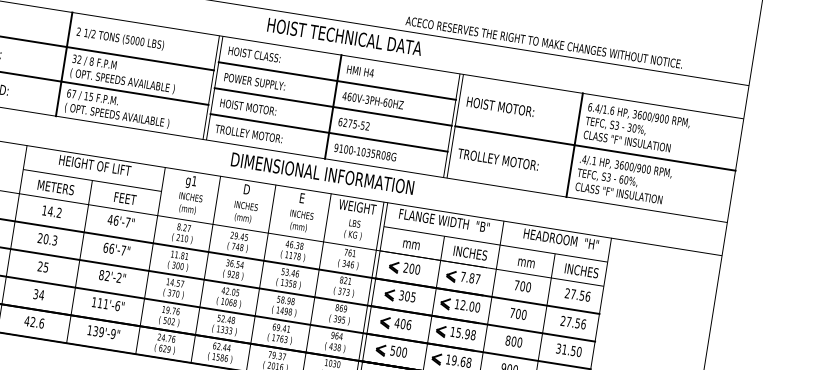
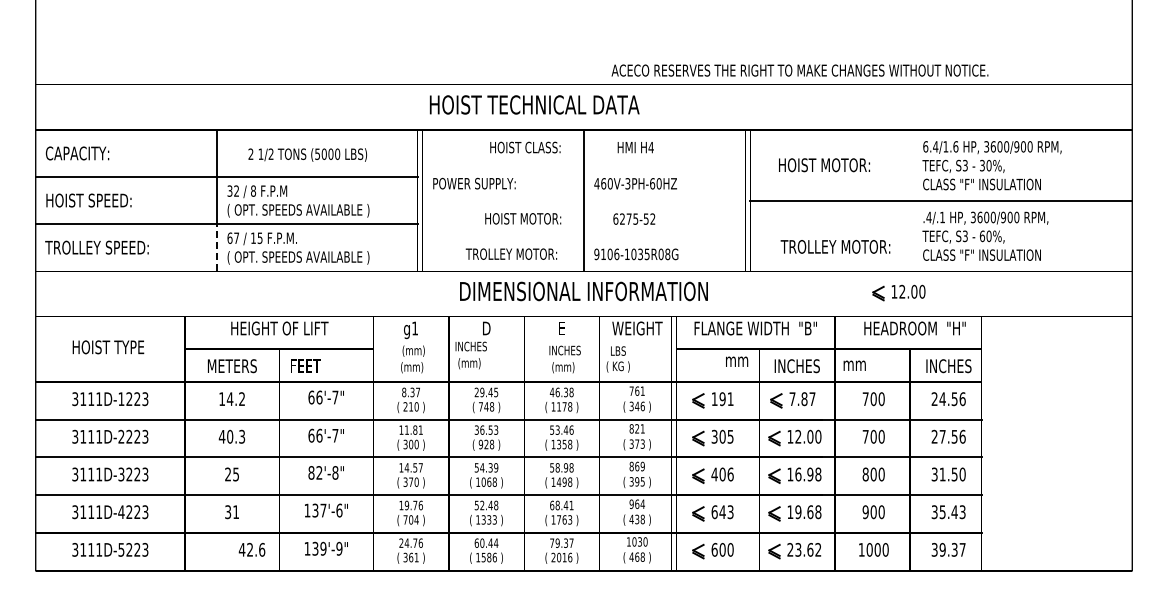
text: (344, 36) -> (534, 104), moved
text: (120, 38) -> (307, 154), moved
text: (543, 42) -> (799, 70), moved
text: (254, 54) -> (525, 147), moved
text: (360, 71) -> (635, 147), moved
line: (336, 81) -> (583, 165), removed
line: (58, 98) -> (217, 247), solid -> dashed
line: (332, 106) -> (583, 200), removed
text: (248, 107) -> (523, 218), moved
text: (500, 107) -> (824, 165), moved
text: (354, 123) -> (634, 218), moved
line: (328, 132) -> (583, 235), removed
text: (248, 133) -> (511, 253), moved
line: (575, 145) -> (913, 200), removed
text: (350, 149) -> (616, 253), 9100-1035R08G -> 9106-1035R08G
text: (498, 159) -> (835, 246), moved
text: (190, 197) -> (413, 350), INCHES -> (mm)
text: (125, 198) -> (305, 365), moved
part: (553, 210) -> (898, 292), added
text: (244, 212) -> (470, 355), moved
text: (110, 219) -> (311, 397), 46'-7" -> 66'-7"
text: (185, 227) -> (412, 392), 8.27 -> 8.37
text: (353, 229) -> (617, 359), moved
text: (39, 237) -> (221, 436), 20.3 -> 40.3
text: (411, 244) -> (737, 361), moved
text: (526, 263) -> (854, 365), moved
text: (242, 264) -> (496, 429), 36.54 -> 36.53
text: (411, 269) -> (722, 399), 200 -> 191
text: (119, 277) -> (335, 472), 82'-2" -> 82'-8"
text: (230, 291) -> (486, 467), 42.05 -> 54.39
text: (573, 293) -> (942, 398), 27.56 -> 24.56
text: (41, 294) -> (235, 511), 34 -> 31
text: (103, 303) -> (319, 510), 111'-6" -> 137'-6"
text: (168, 320) -> (410, 519), 502 -> 704
text: (34, 322) -> (251, 549), moved
text: (278, 327) -> (557, 505), 69.41 -> 68.41
text: (458, 332) -> (798, 474), 15.98 -> 16.98
text: (219, 346) -> (482, 542), 62.44 -> 60.44
text: (164, 348) -> (410, 557), 629 -> 361
text: (398, 351) -> (722, 512), 500 -> 643

